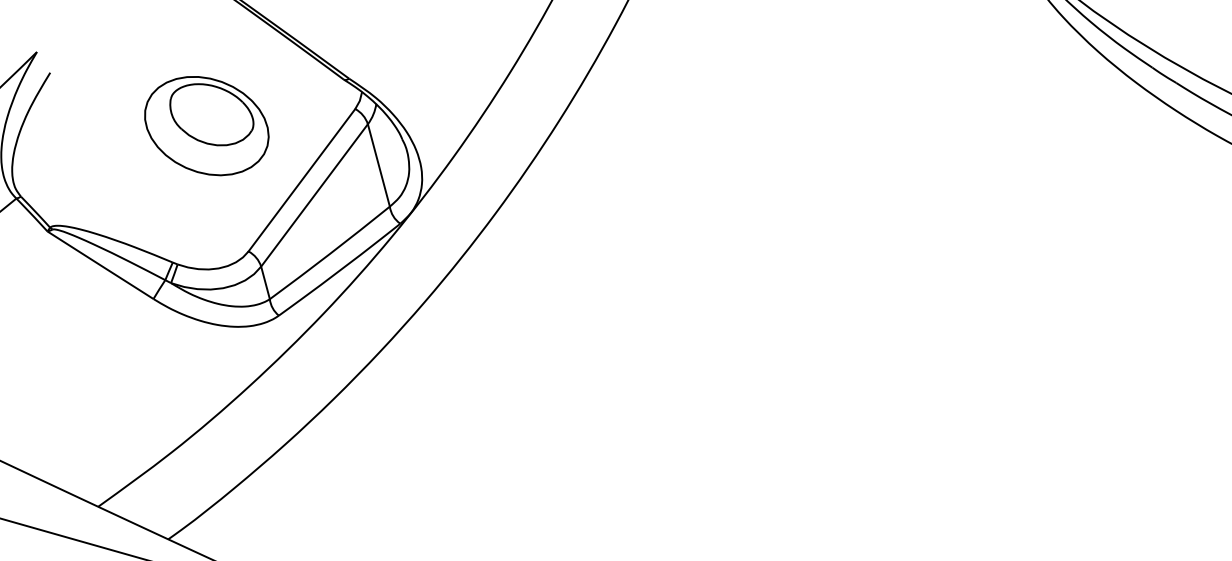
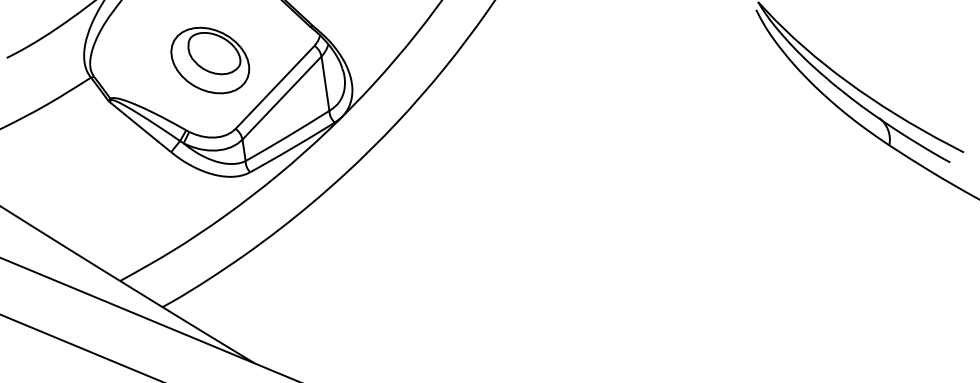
part: (207, 125) -> (210, 60), moved

